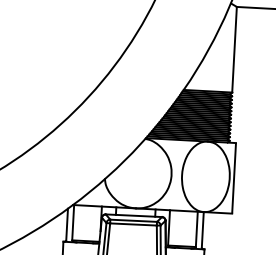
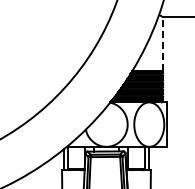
line: (233, 49) -> (162, 43), solid -> dashed

